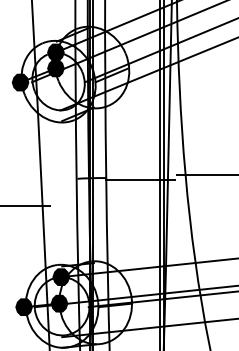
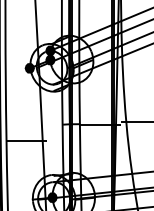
fill: (61, 276) -> (53, 181), removed
fill: (23, 306) -> (31, 199), removed

